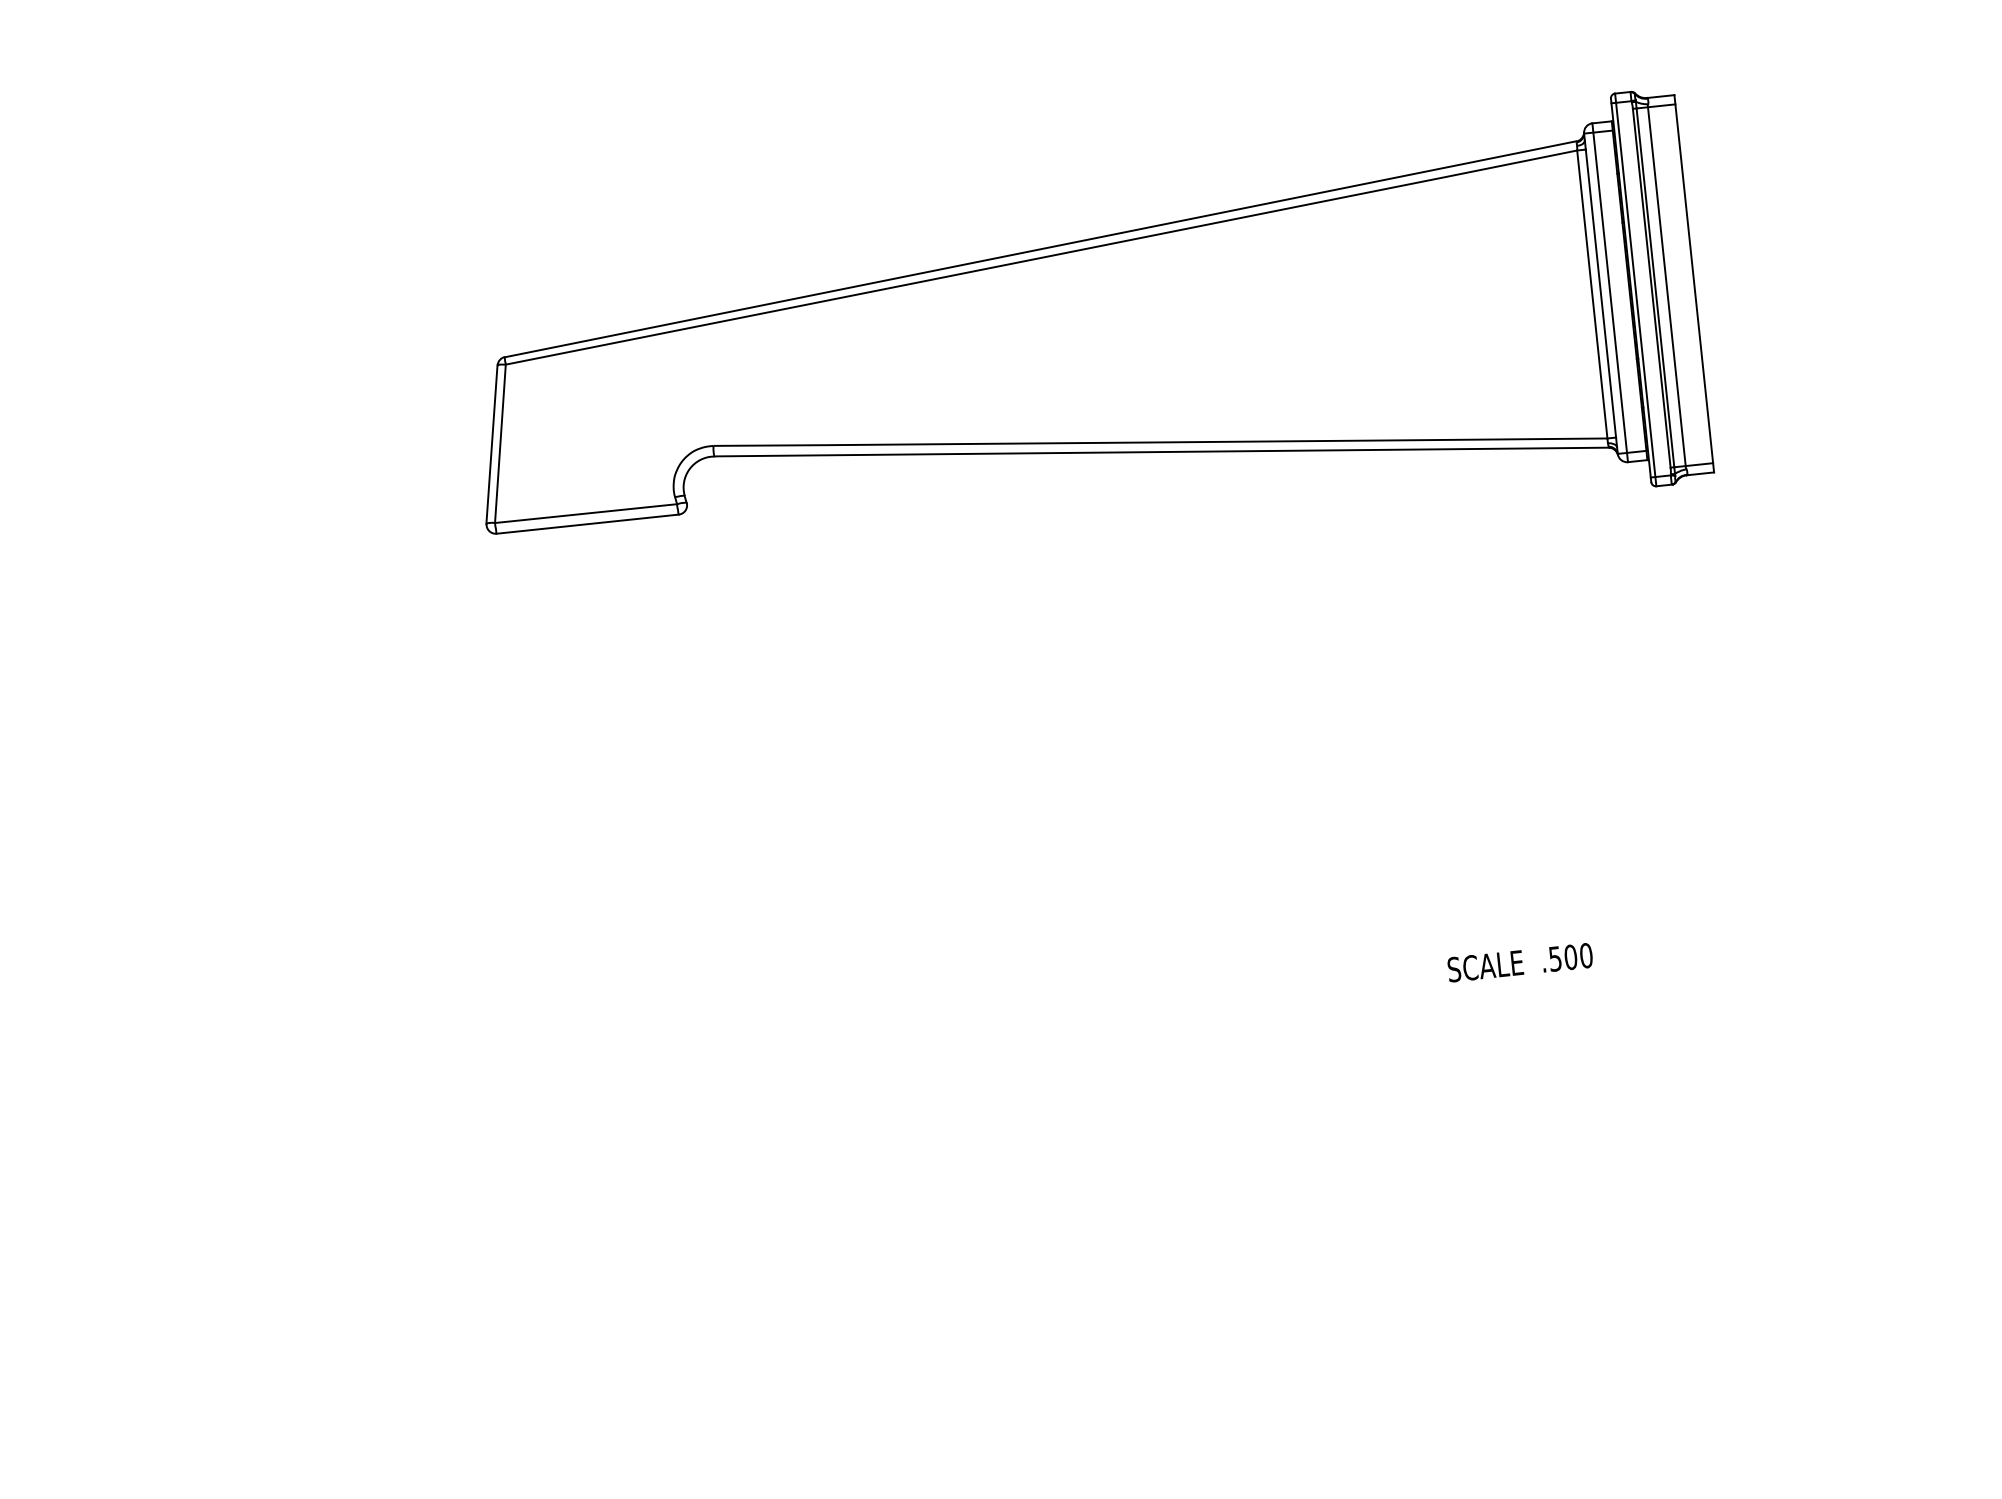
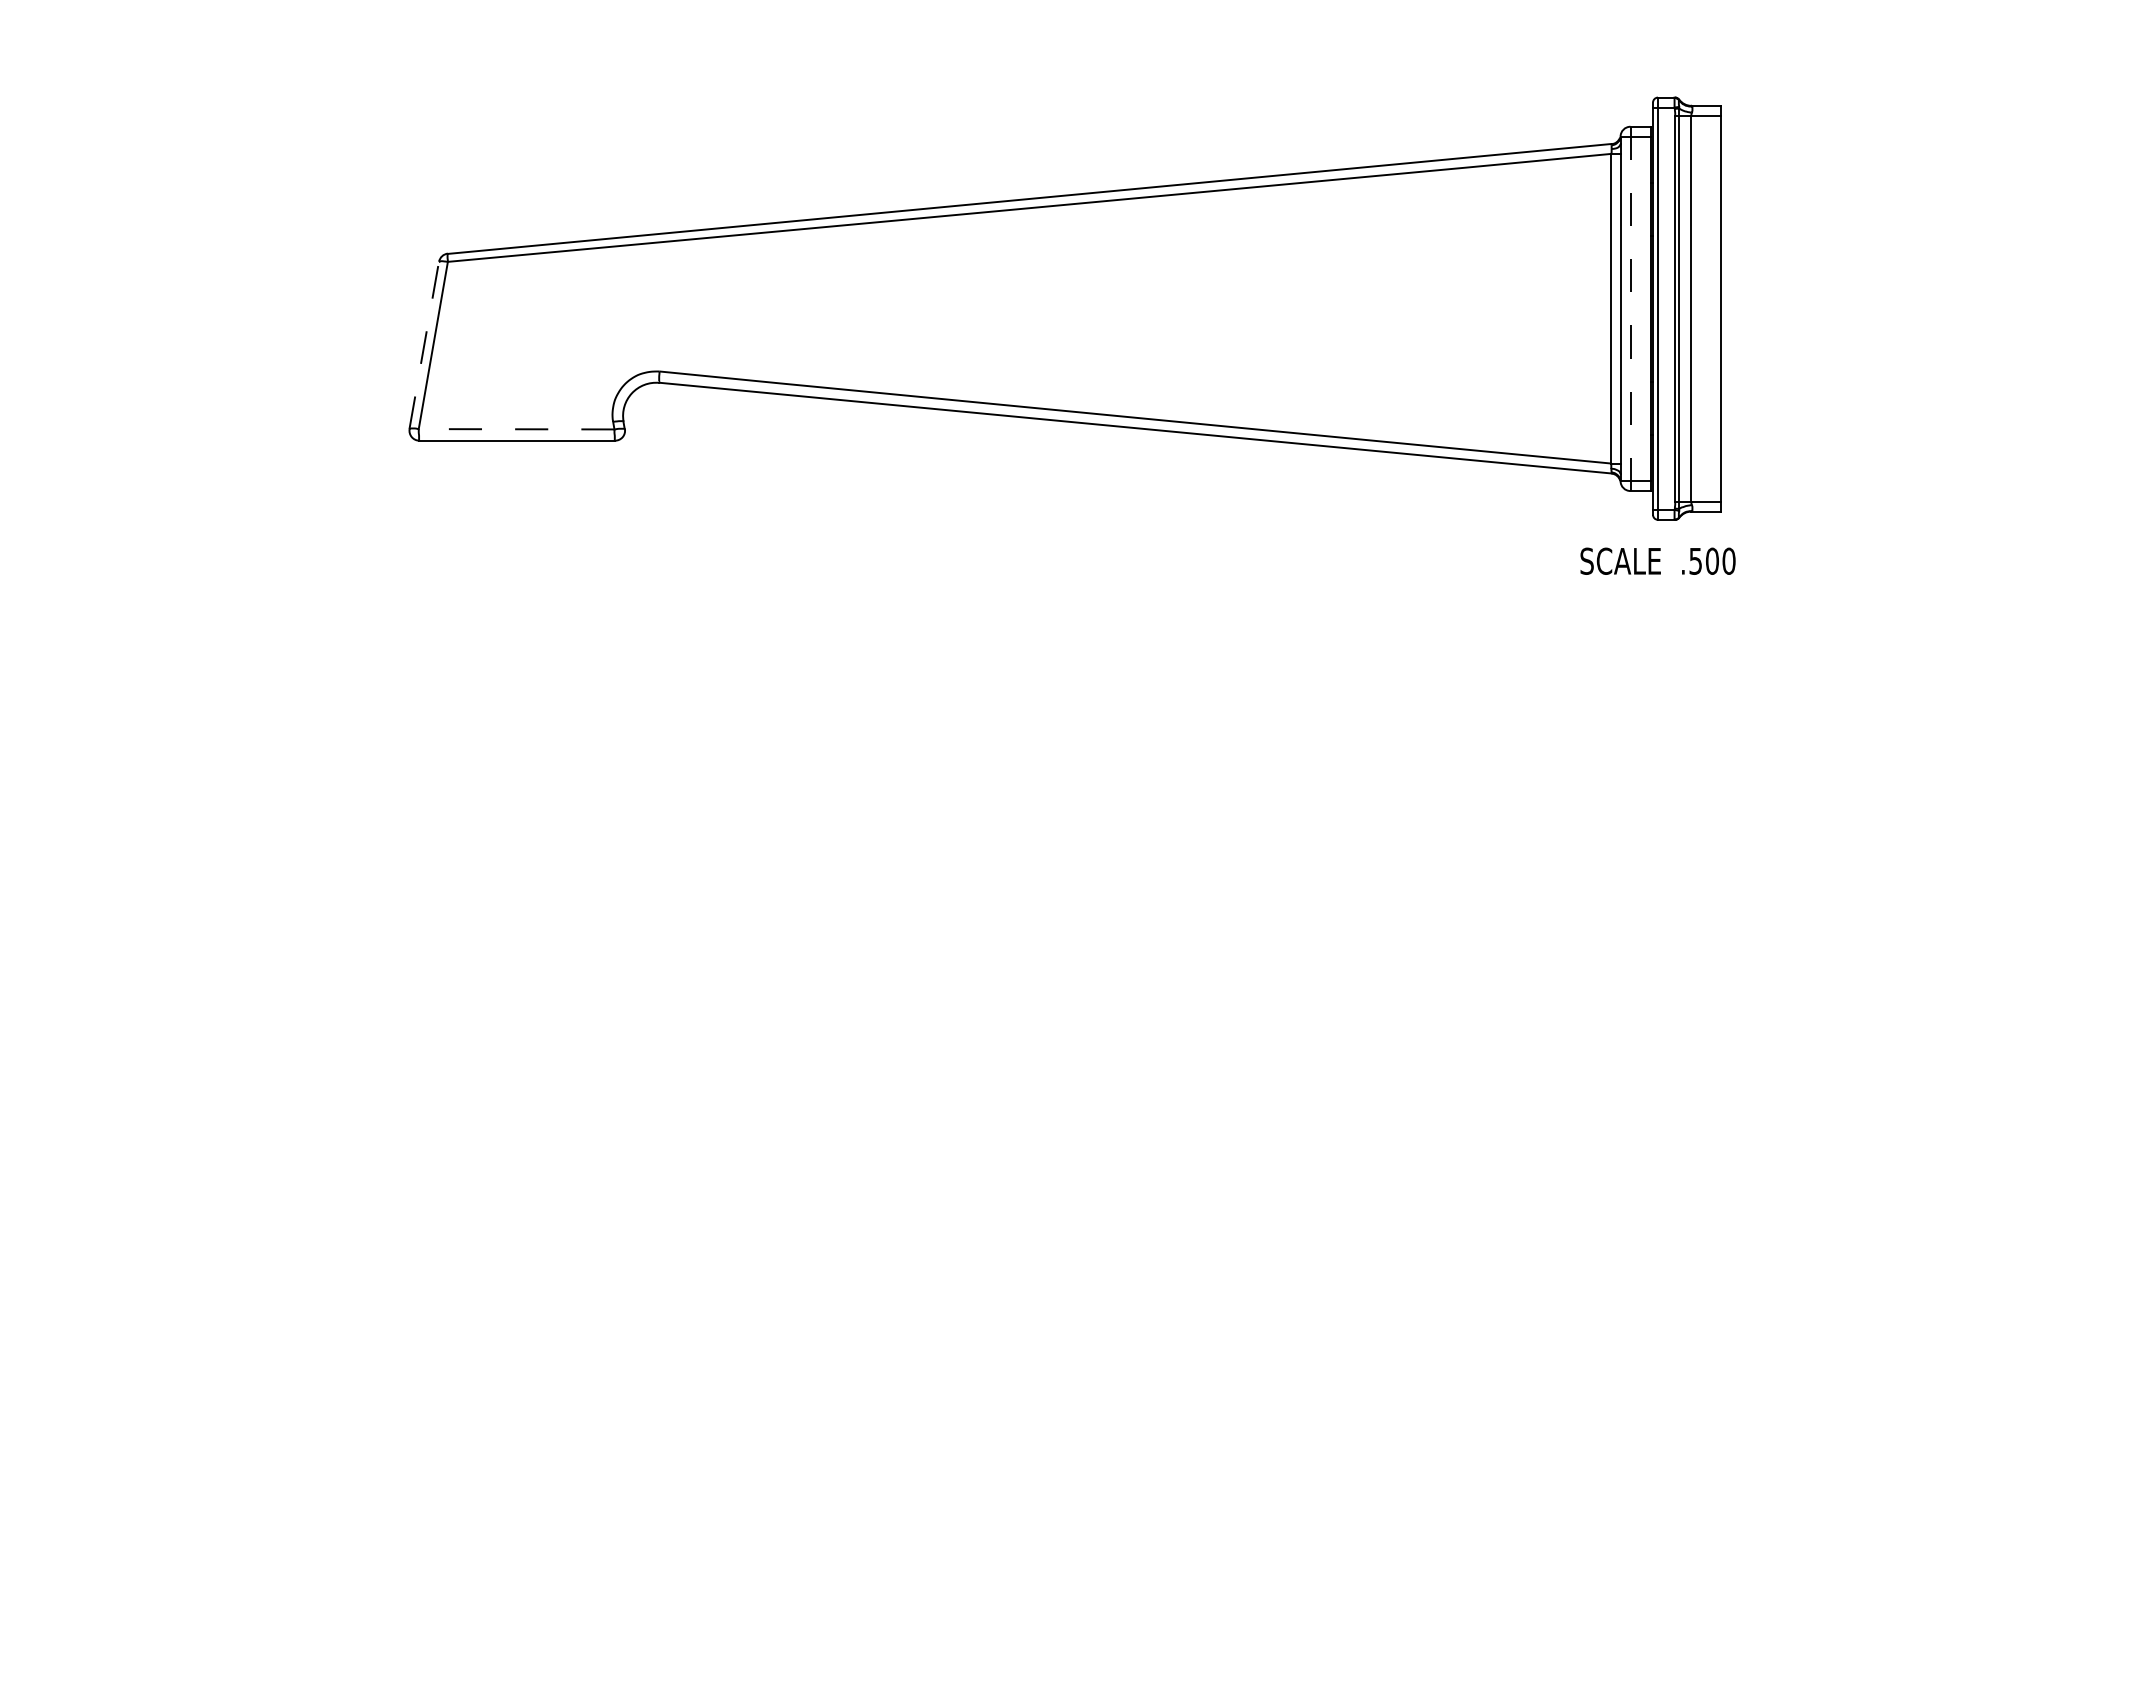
line: (1610, 292) -> (1630, 308), solid -> dashed
line: (492, 444) -> (424, 345), solid -> dashed
line: (585, 513) -> (516, 429), solid -> dashed
text: (1519, 961) -> (1657, 560), moved

